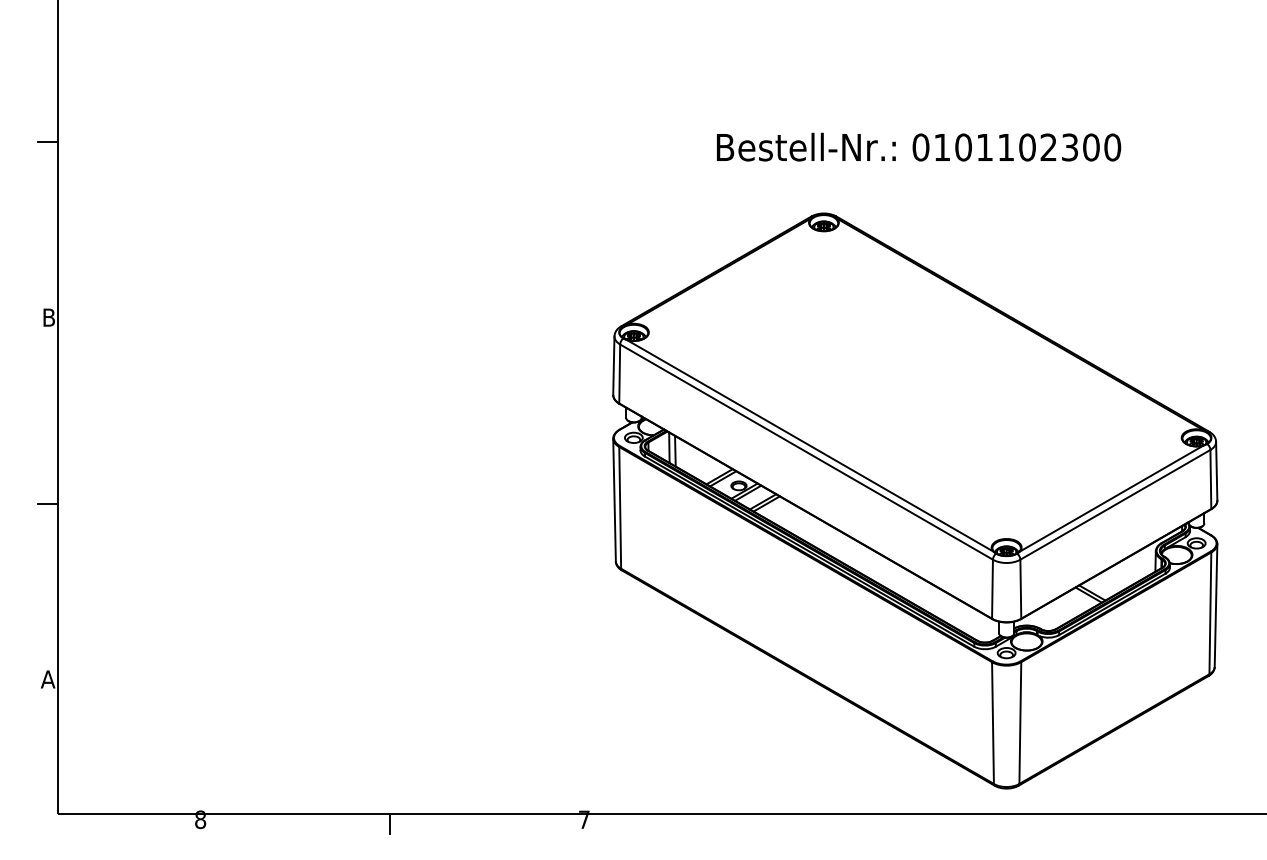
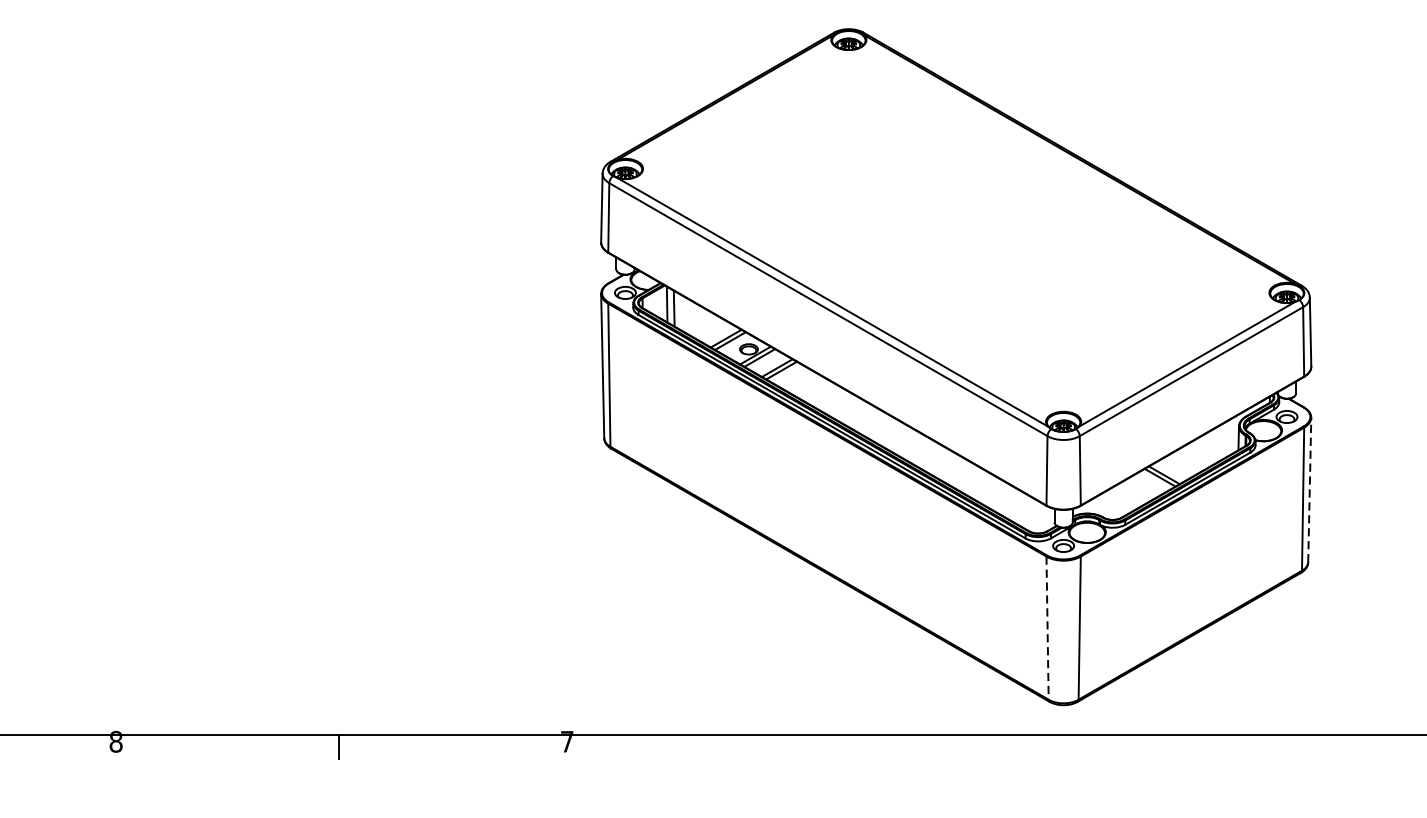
line: (1216, 605) -> (1310, 489), solid -> dashed
line: (993, 723) -> (1048, 628), solid -> dashed

